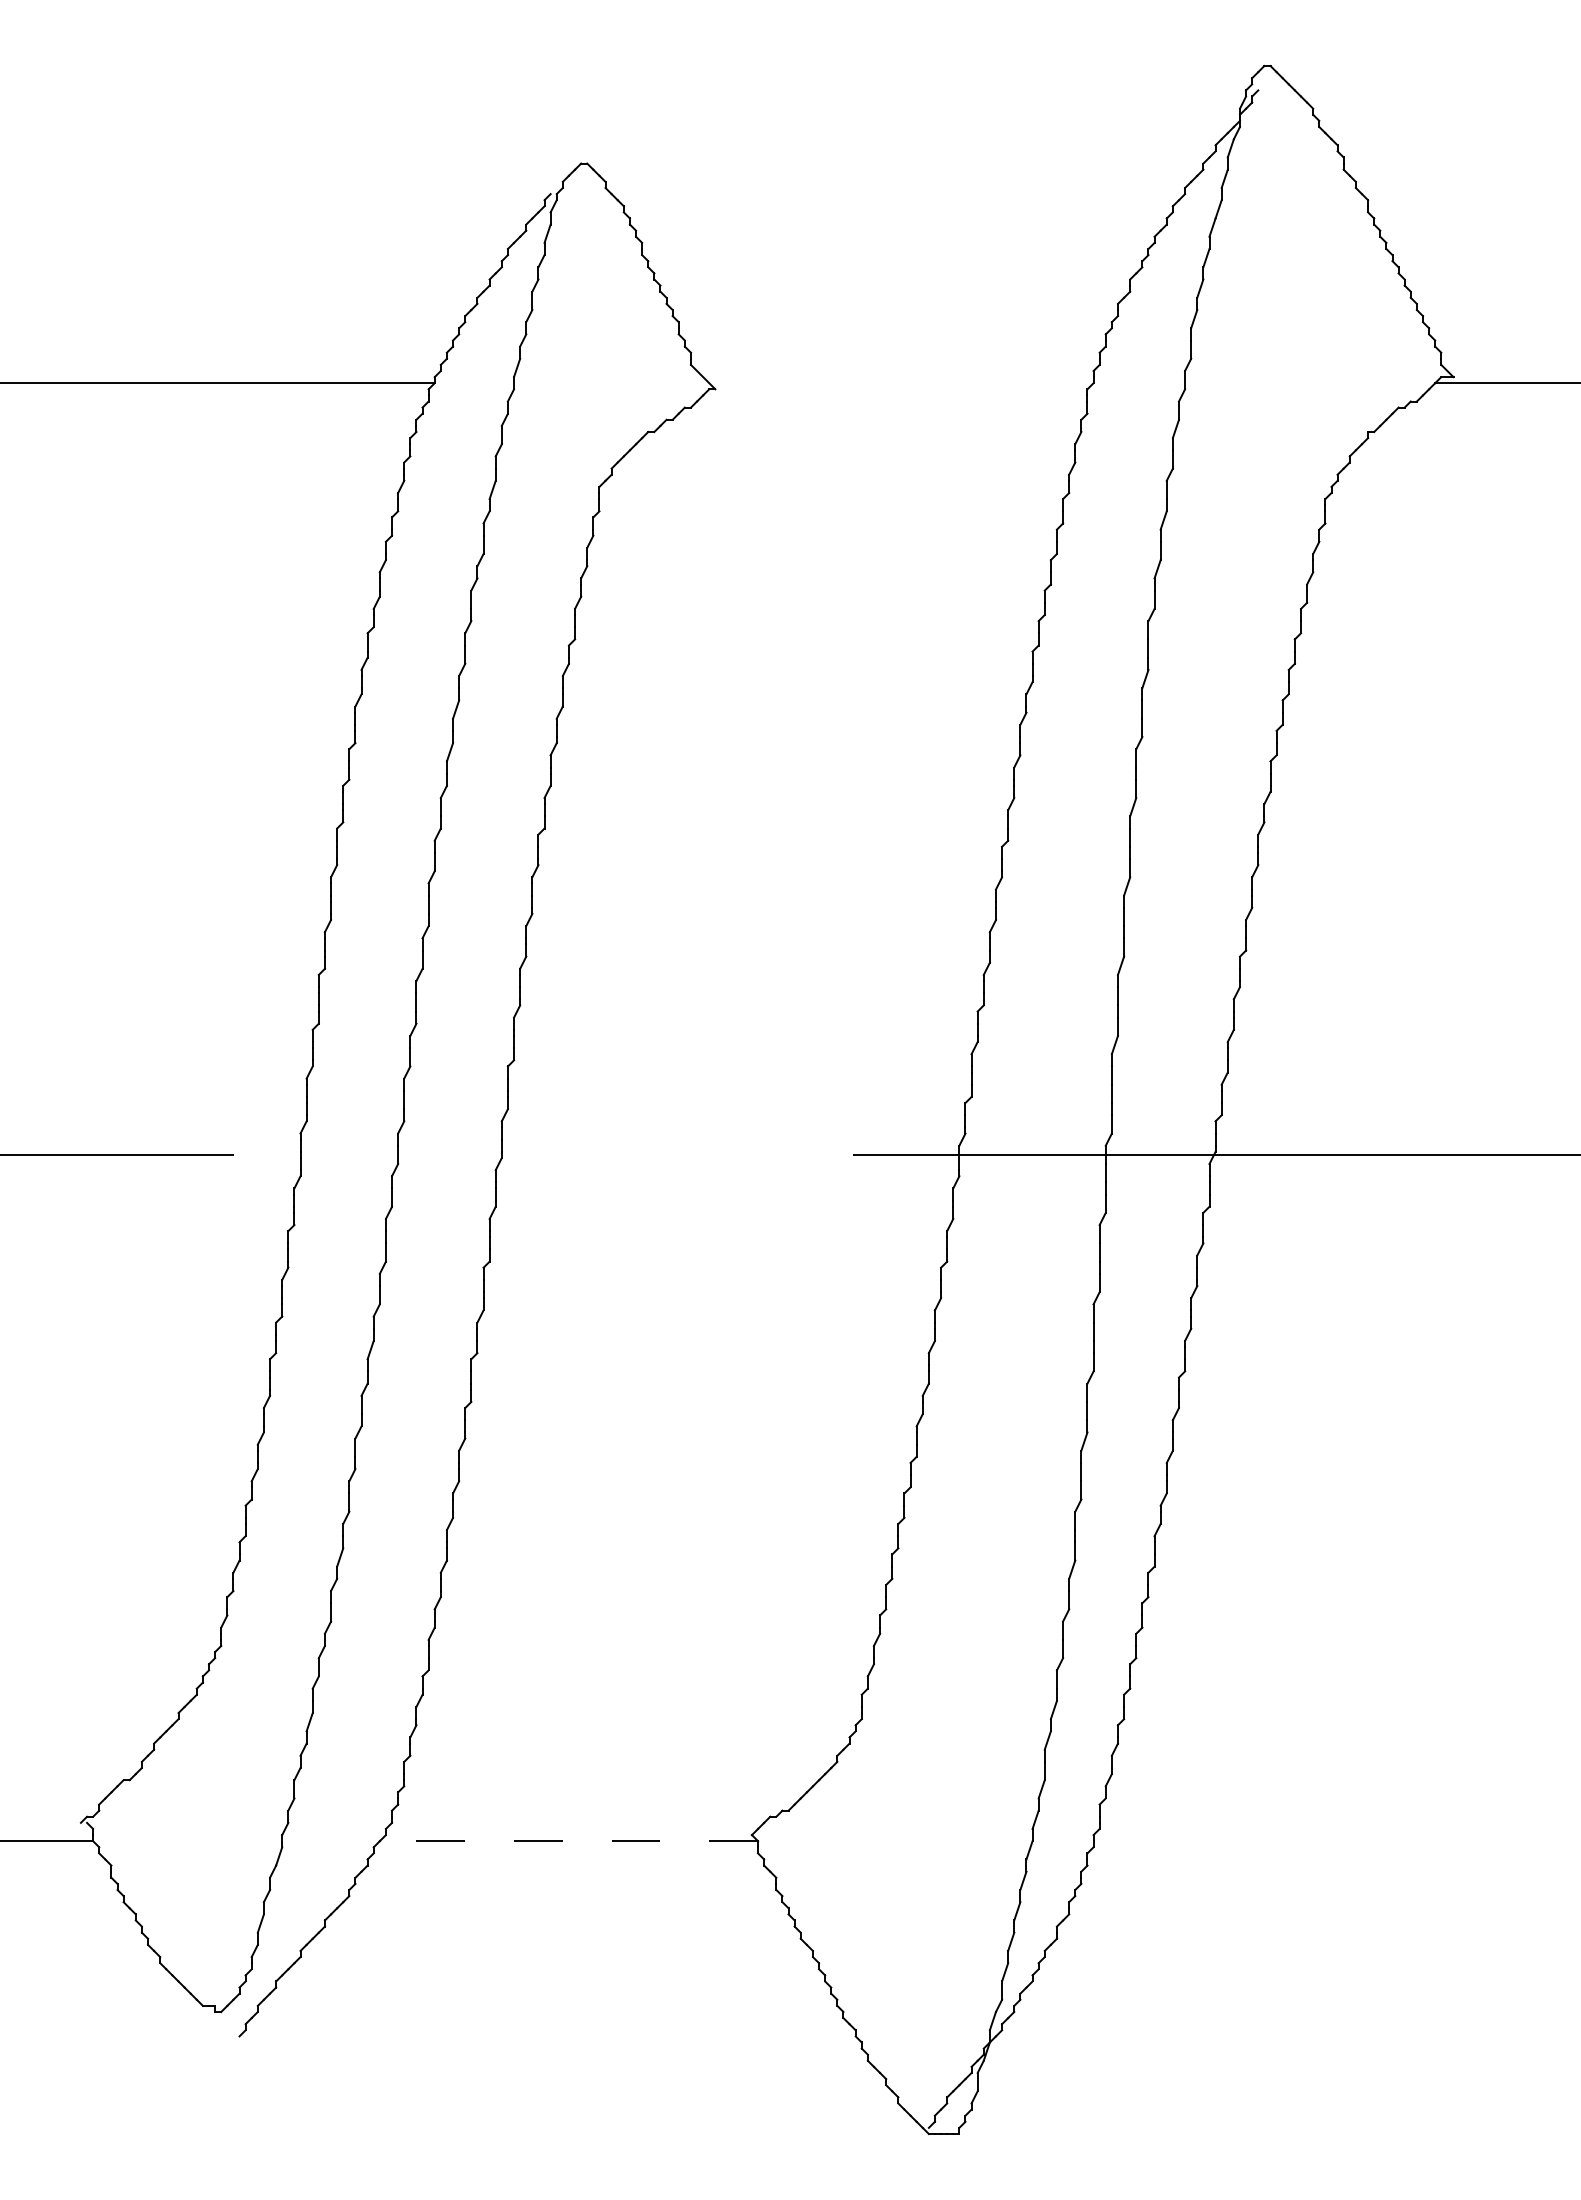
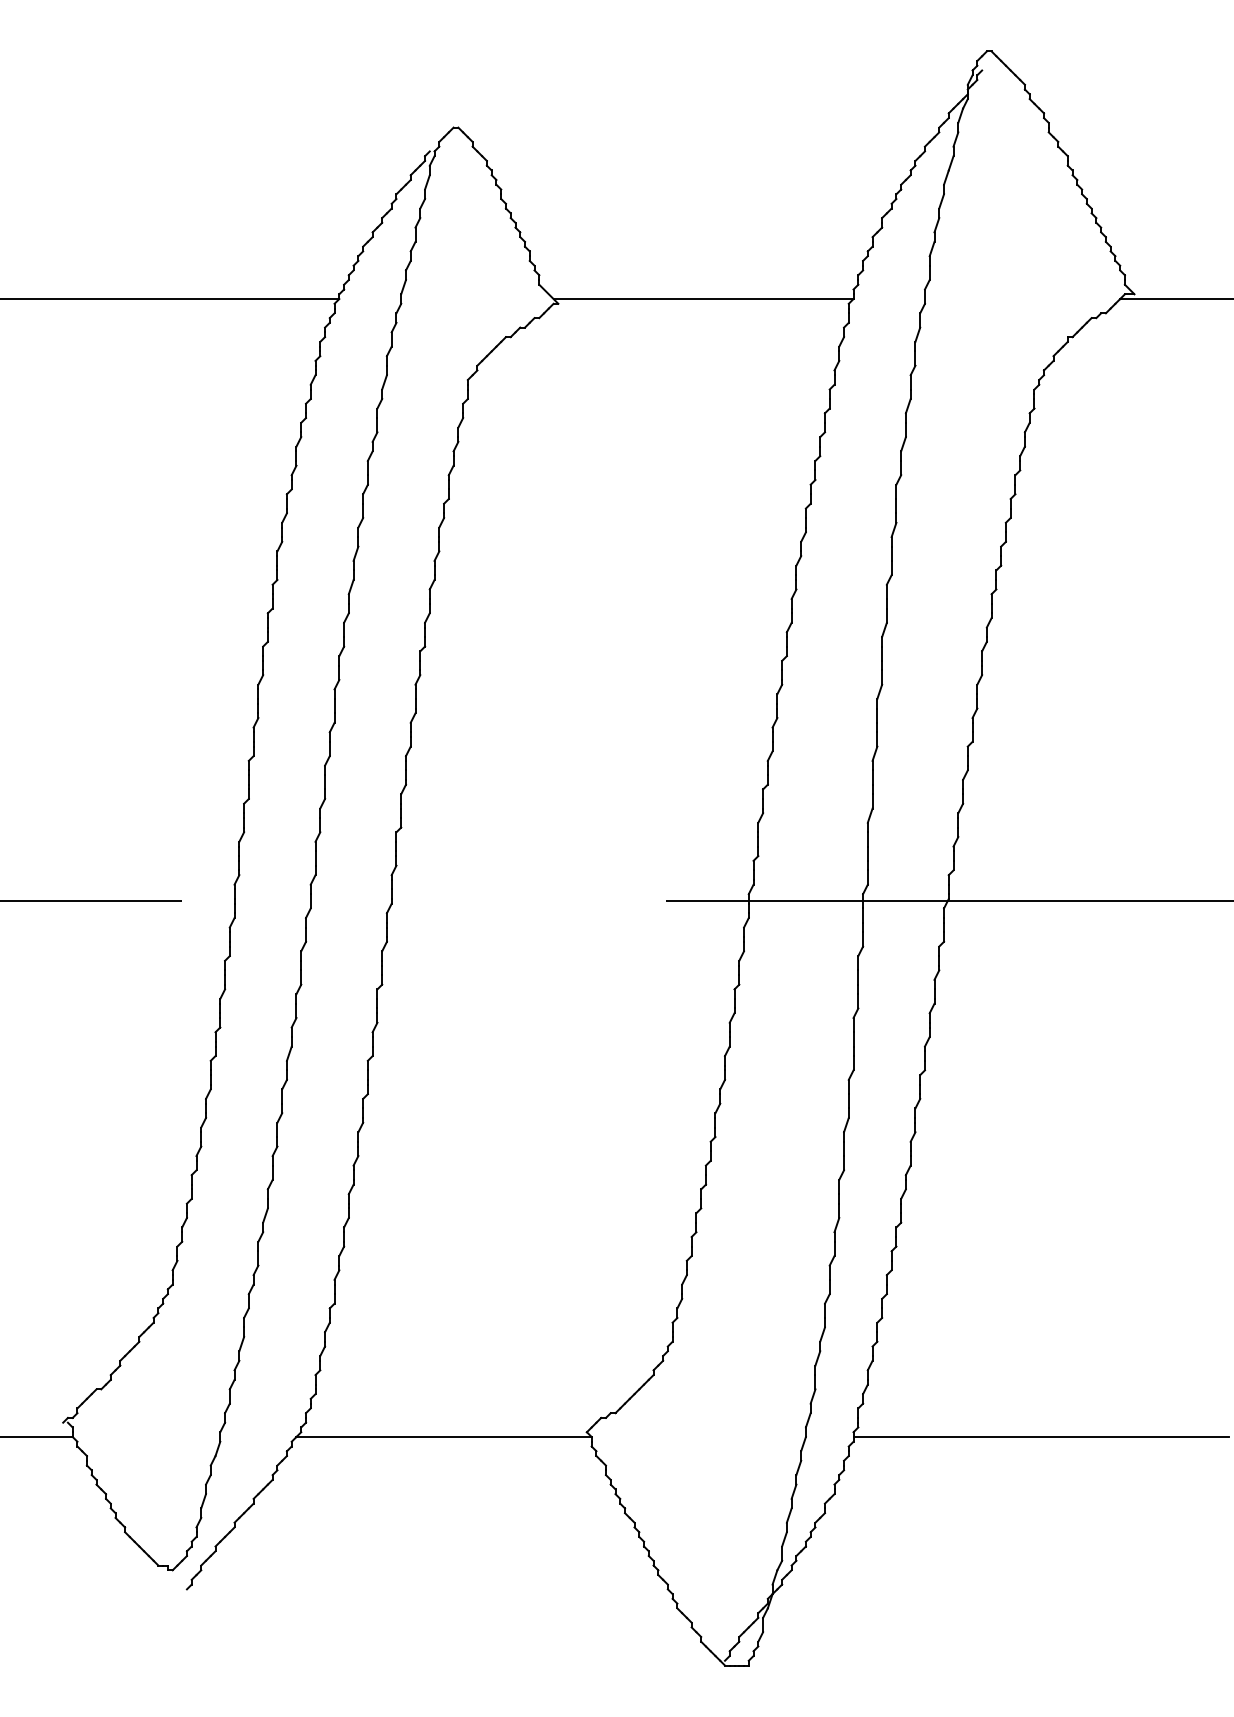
line: (901, 383) -> (703, 299), added
line: (568, 1841) -> (443, 1437), dashed -> solid
line: (1333, 1841) -> (1040, 1437), added

